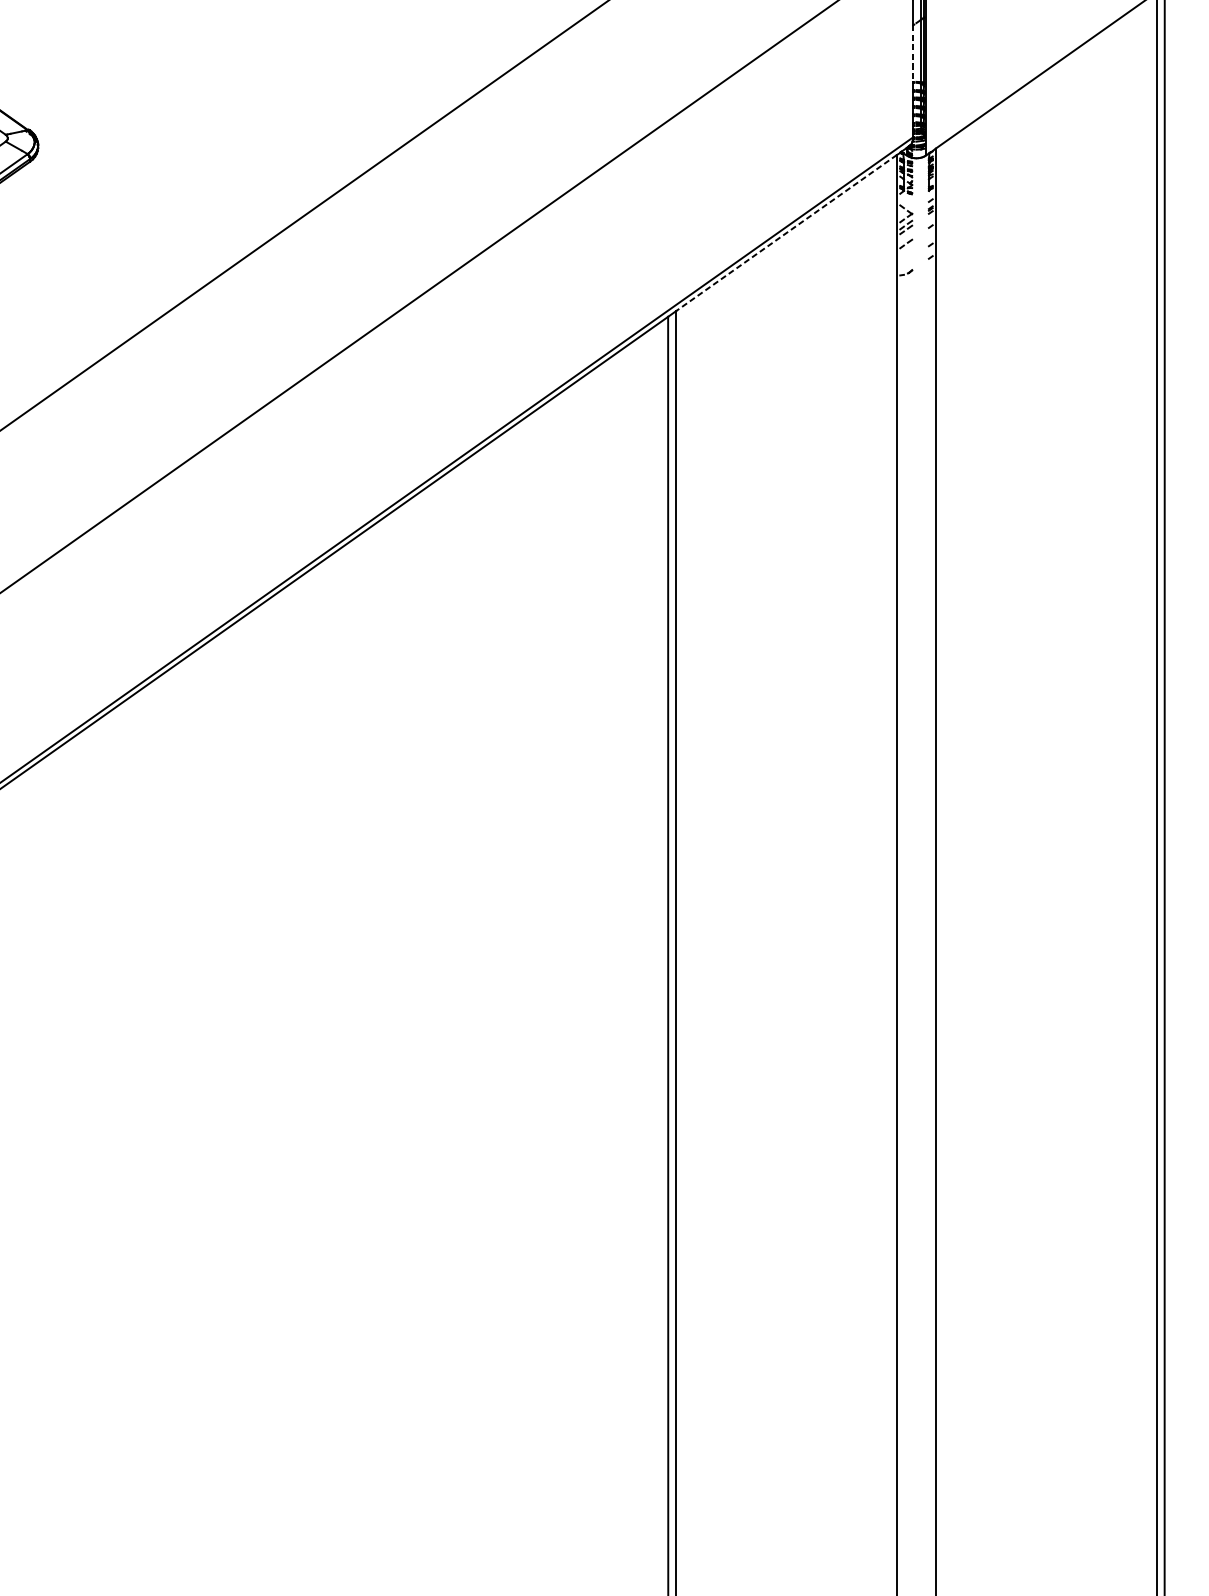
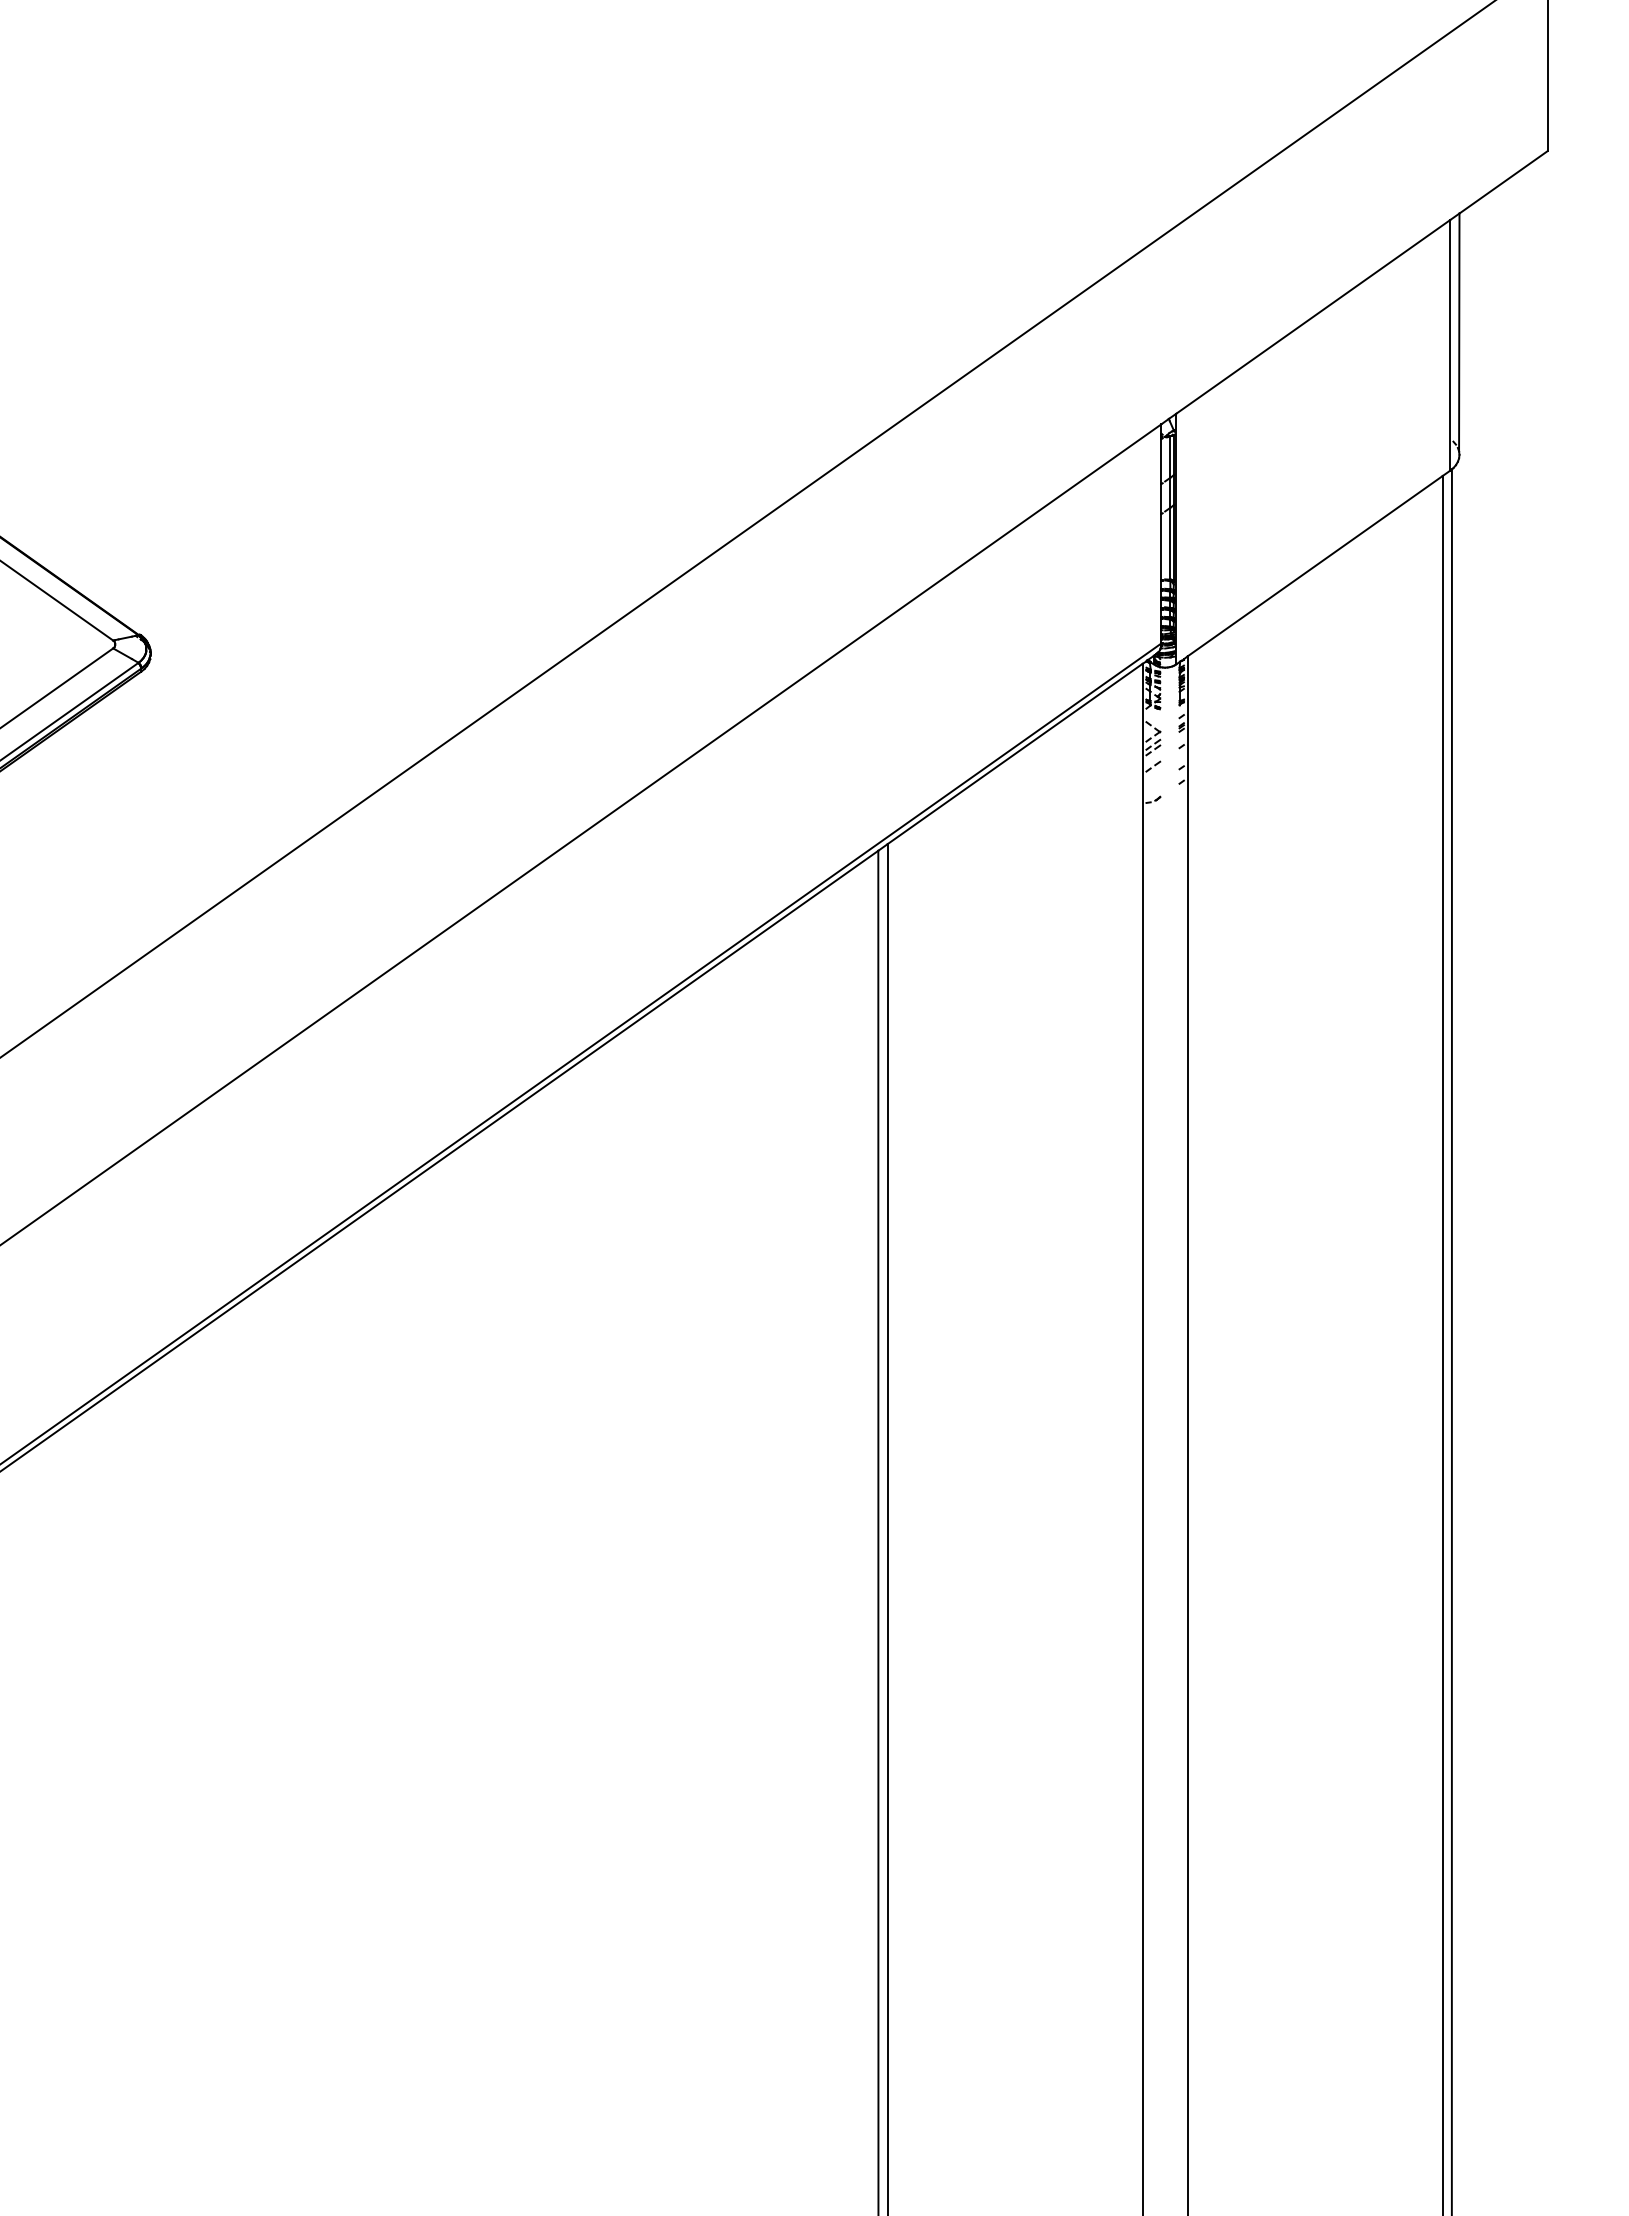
line: (913, 53) -> (1161, 546), dashed -> solid
line: (786, 233) -> (1014, 754), dashed -> solid

